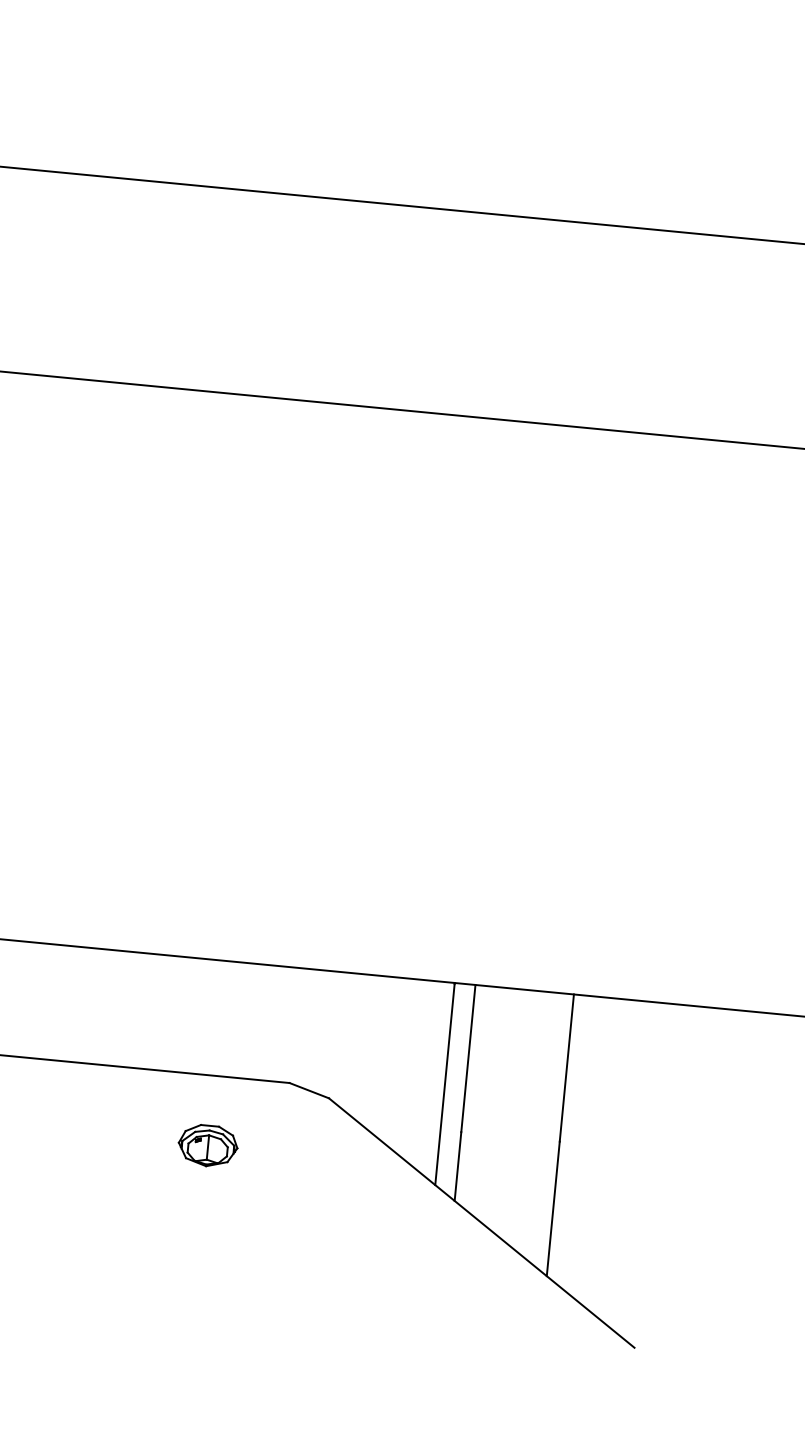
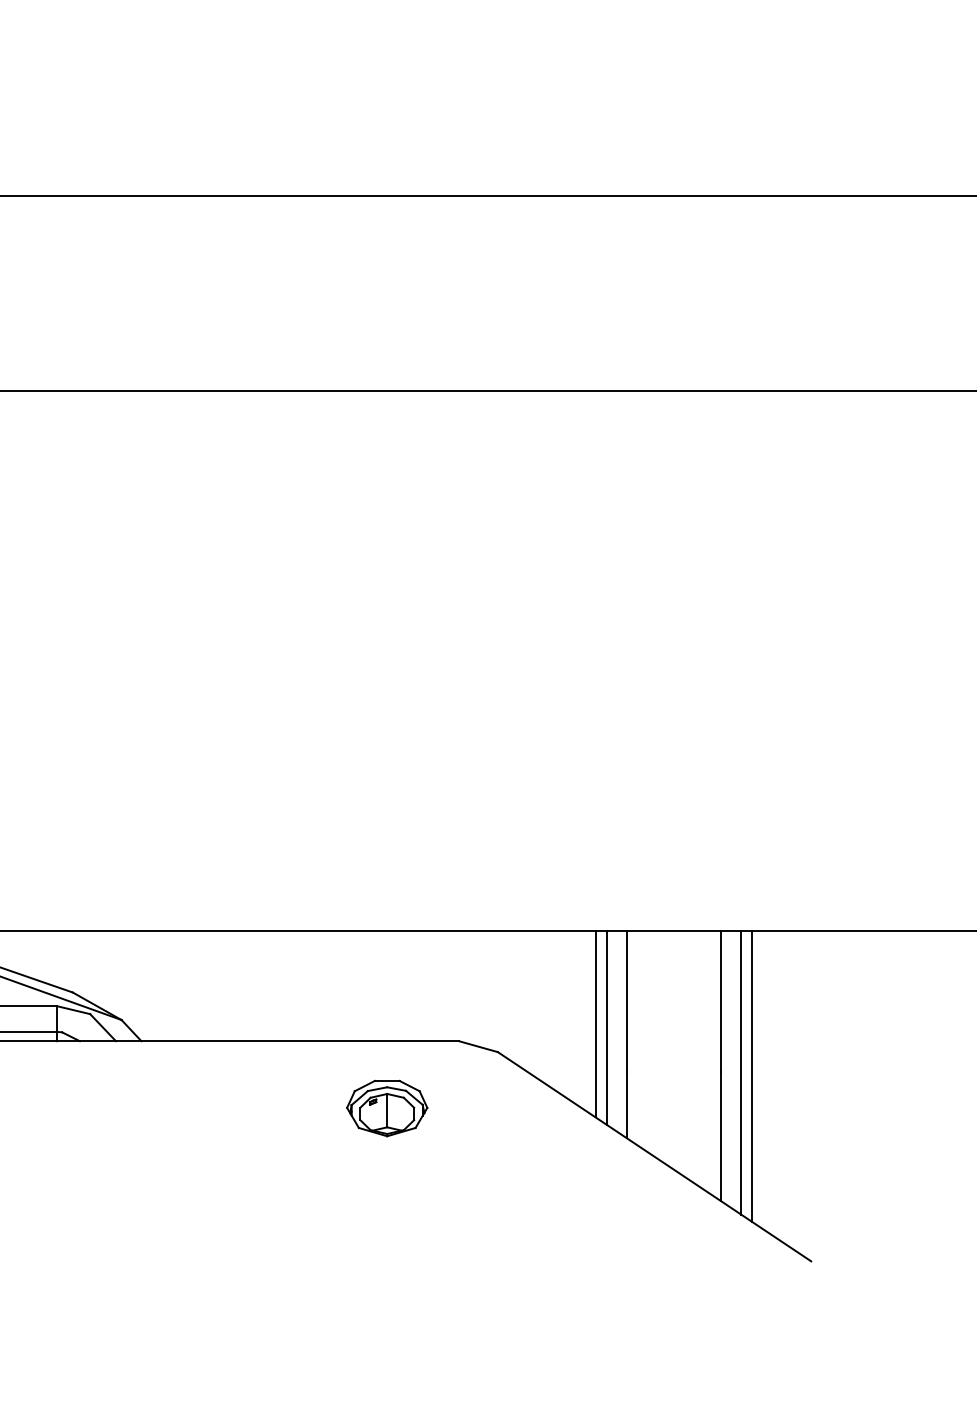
line: (433, 1078) -> (595, 1023), added
line: (580, 1143) -> (741, 1072), added
part: (208, 1145) -> (387, 1108), size x1.43
line: (591, 1149) -> (752, 1076), added

